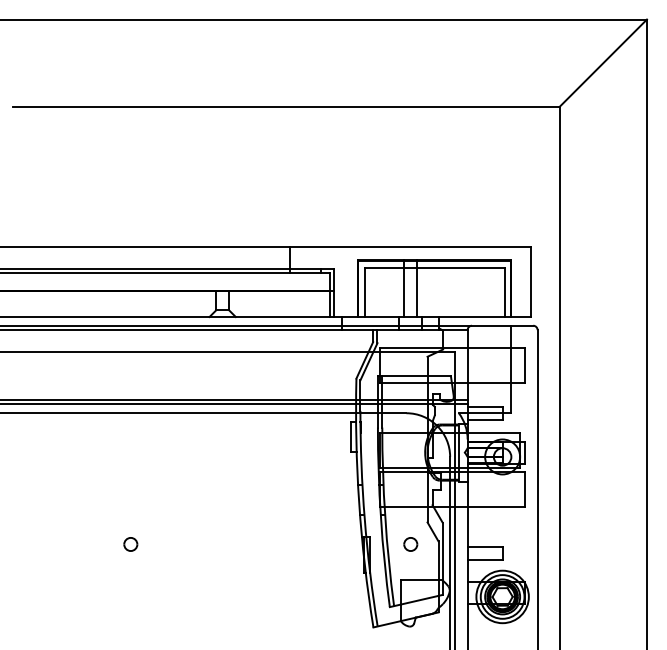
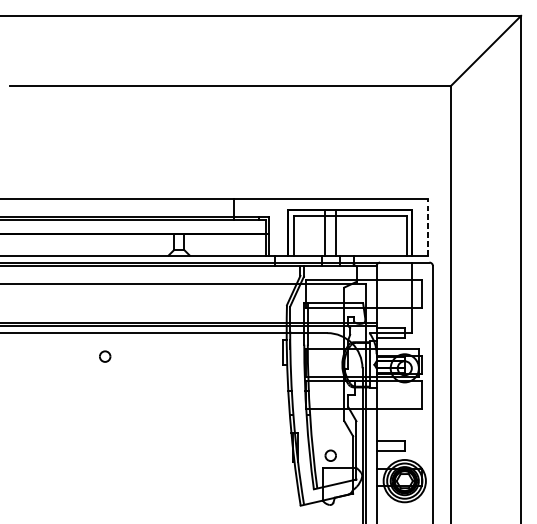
line: (531, 282) -> (428, 227), solid -> dashed
part: (130, 544) -> (104, 356), moved
part: (410, 544) -> (330, 455), moved

